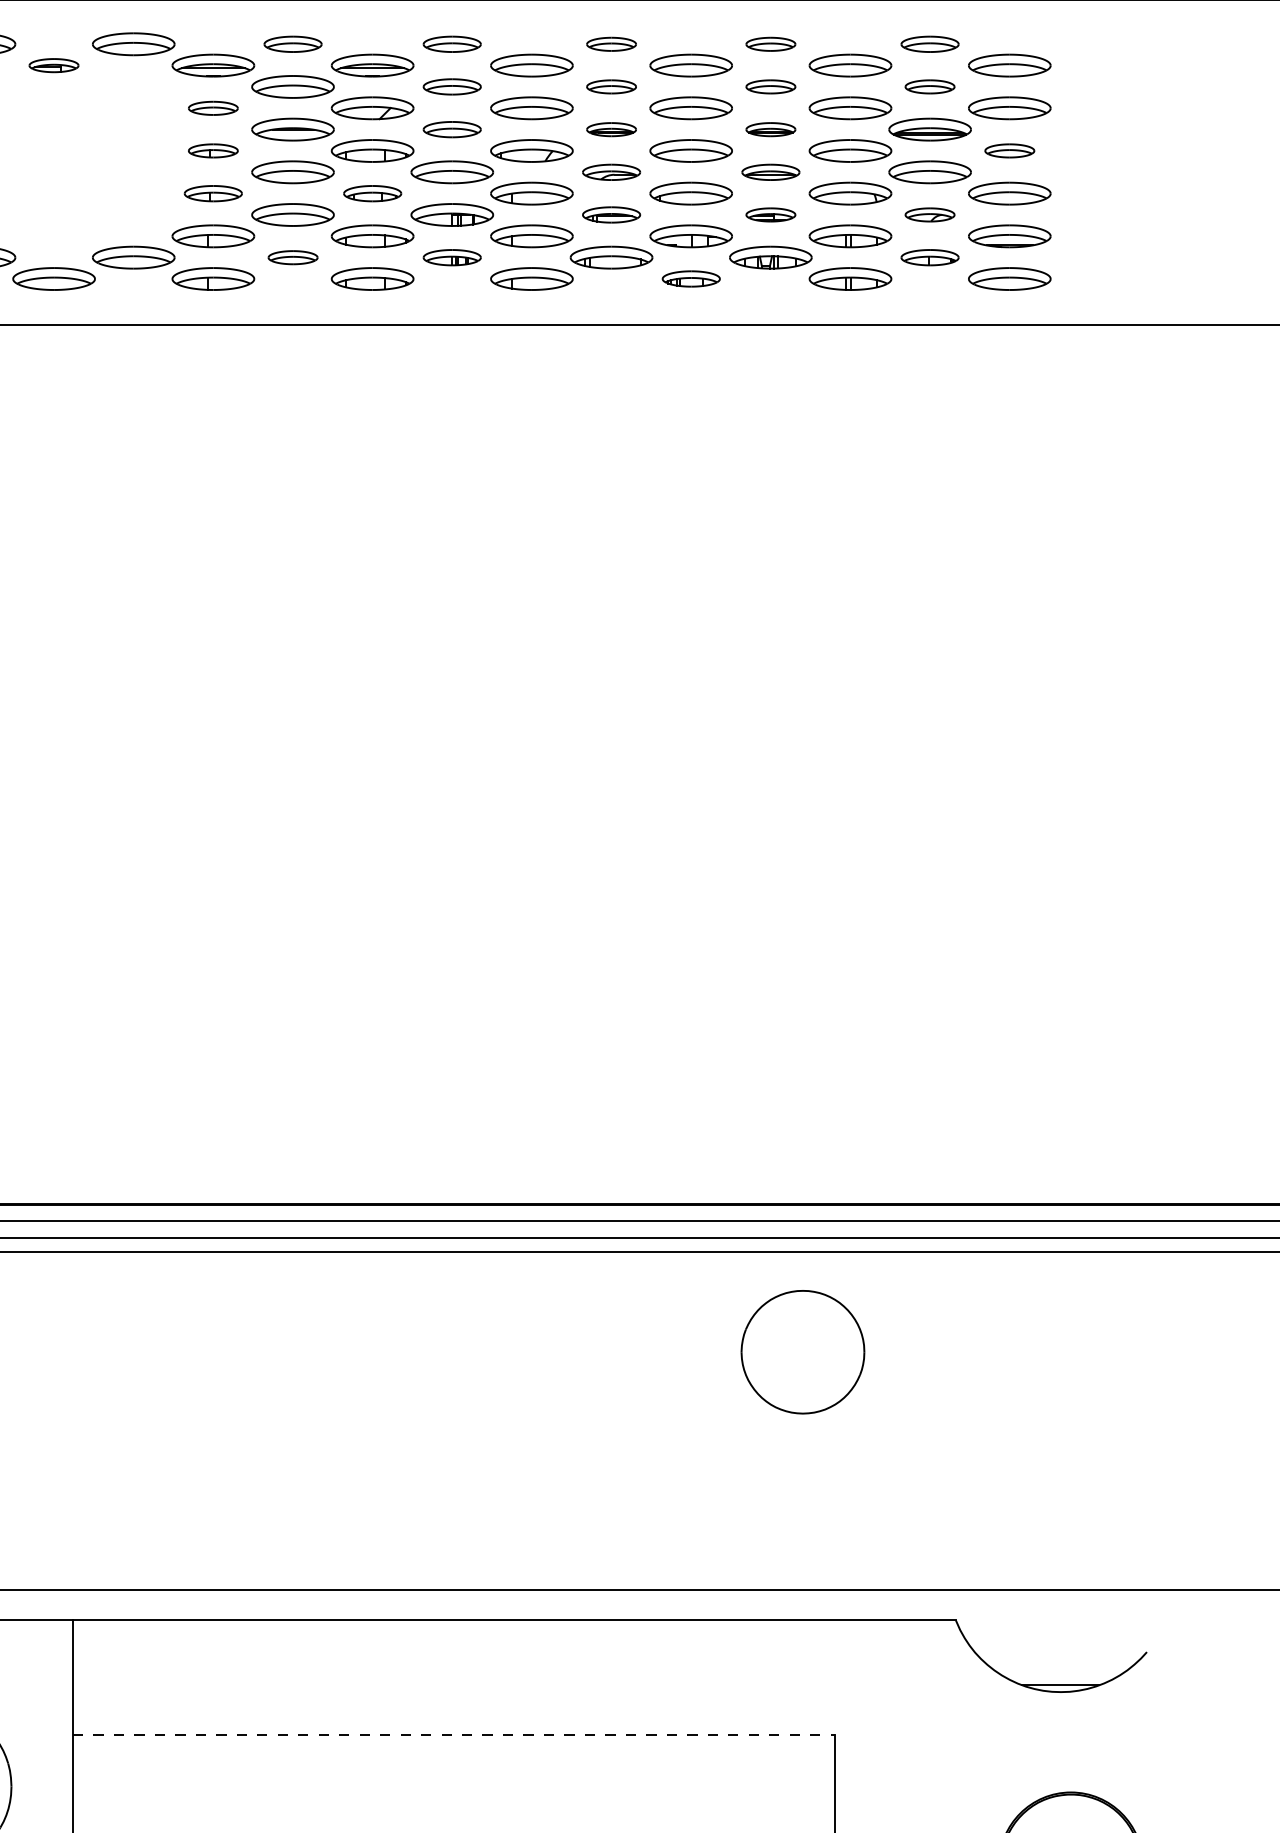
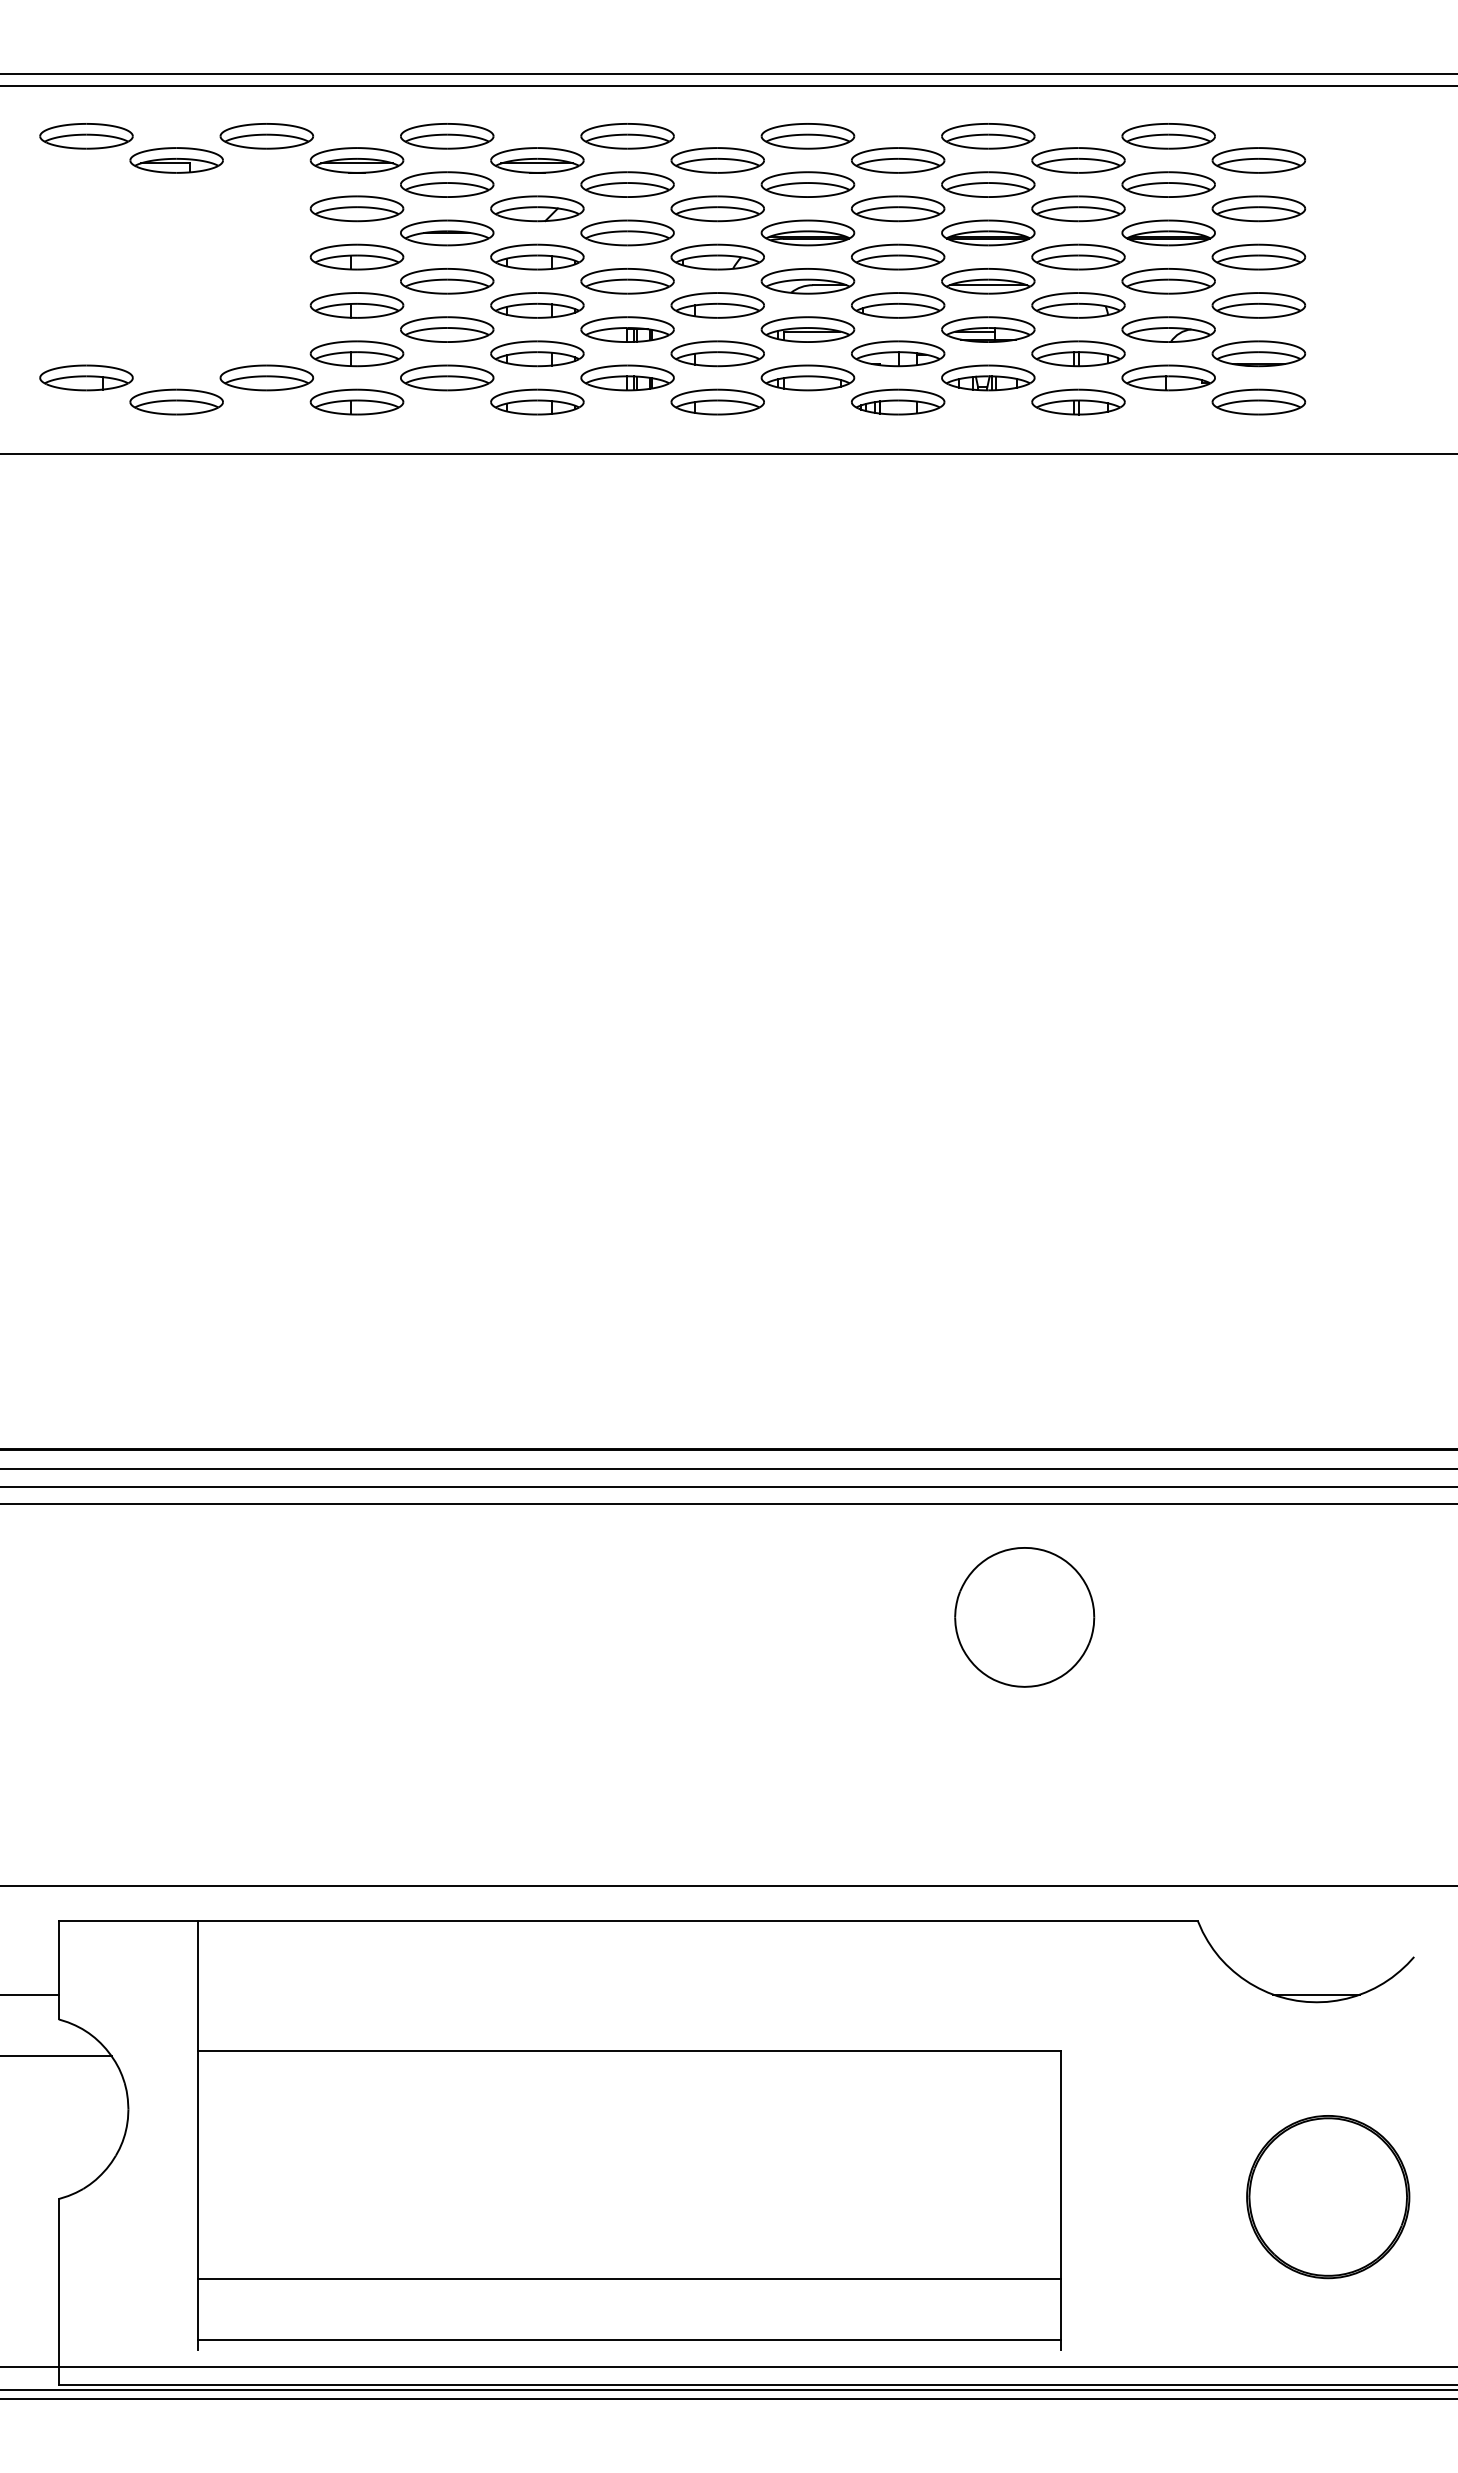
part: (293, 44) -> (447, 136), size x1.43
part: (452, 44) -> (627, 136), size x1.43
part: (611, 44) -> (807, 136), size x1.67
part: (771, 44) -> (988, 136), size x1.67
part: (929, 44) -> (1168, 136), size x1.43
part: (53, 65) -> (176, 160), size x1.67
part: (452, 86) -> (627, 184), size x1.43
part: (611, 86) -> (807, 184), size x1.67
part: (771, 86) -> (988, 184), size x1.67
part: (929, 86) -> (1168, 184), size x1.67
part: (212, 108) -> (356, 208), size x1.67
part: (452, 129) -> (627, 232), size x1.43
part: (611, 129) -> (807, 232), size x1.67
part: (771, 129) -> (988, 232), size x1.67
part: (212, 150) -> (356, 256), size x1.67
part: (1009, 150) -> (1258, 256), size x1.67
part: (611, 172) -> (807, 281), size x1.43
part: (771, 172) -> (988, 281), size x1.43
part: (212, 193) -> (356, 305), size x1.43
part: (372, 193) -> (537, 305), size x1.43
part: (611, 214) -> (807, 329), size x1.43
part: (771, 214) -> (988, 329), size x1.67
part: (929, 214) -> (1168, 329), size x1.67
part: (293, 257) -> (447, 377), size x1.67
part: (452, 257) -> (627, 377), size x1.43
part: (929, 257) -> (1168, 377), size x1.43
part: (691, 278) -> (898, 401), size x1.43
line: (453, 1734) -> (629, 2050), dashed -> solid

